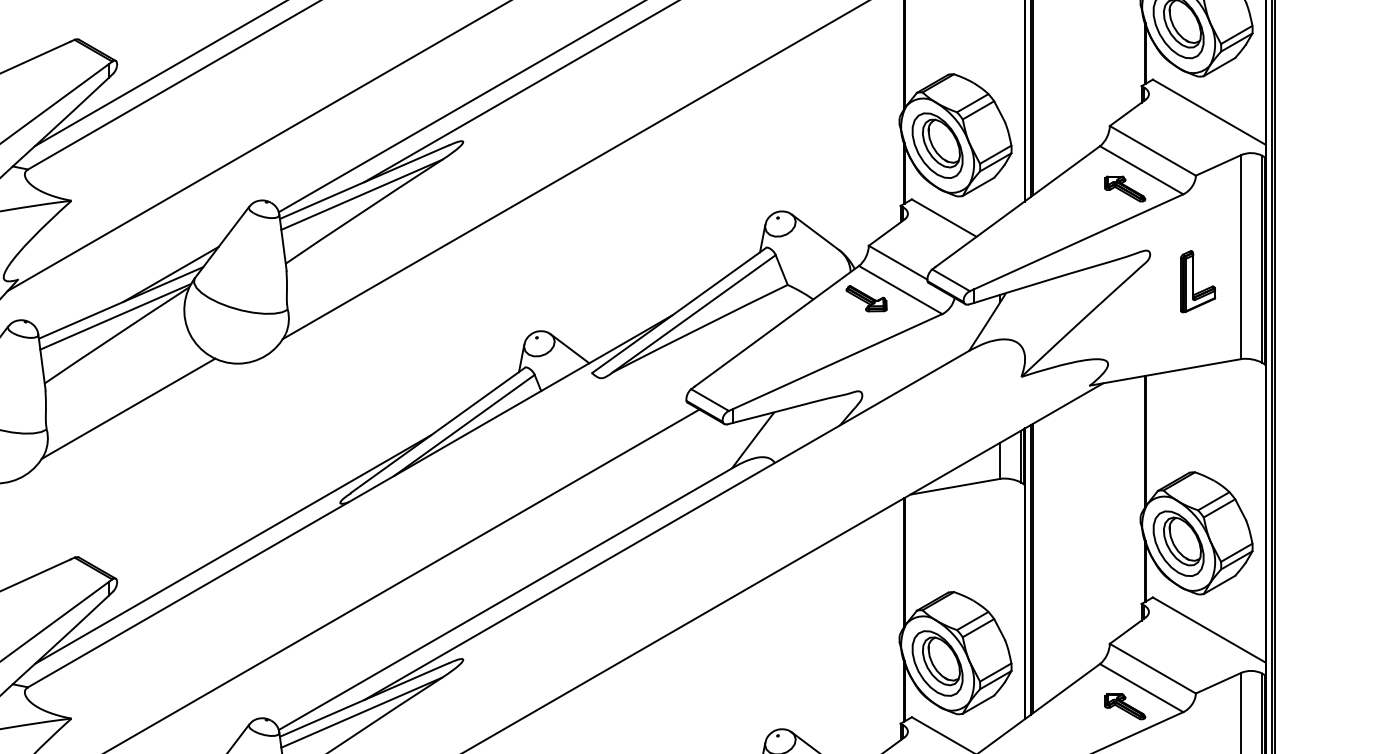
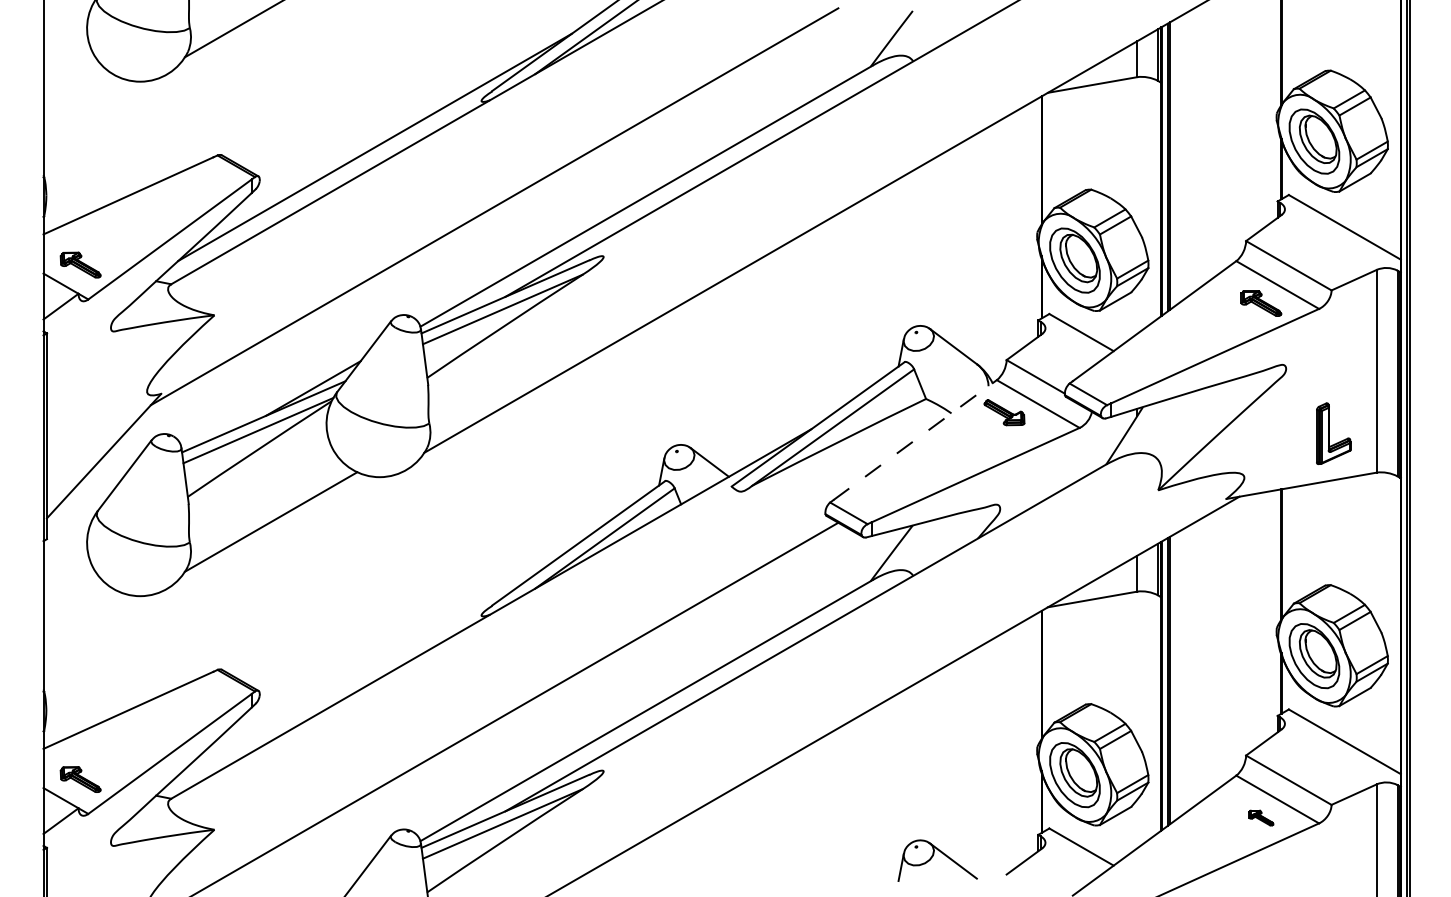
part: (1197, 281) -> (1333, 433), moved
line: (777, 325) -> (915, 439), solid -> dashed
line: (232, 549) -> (374, 661), removed
part: (1125, 706) -> (1261, 817), size x0.6

